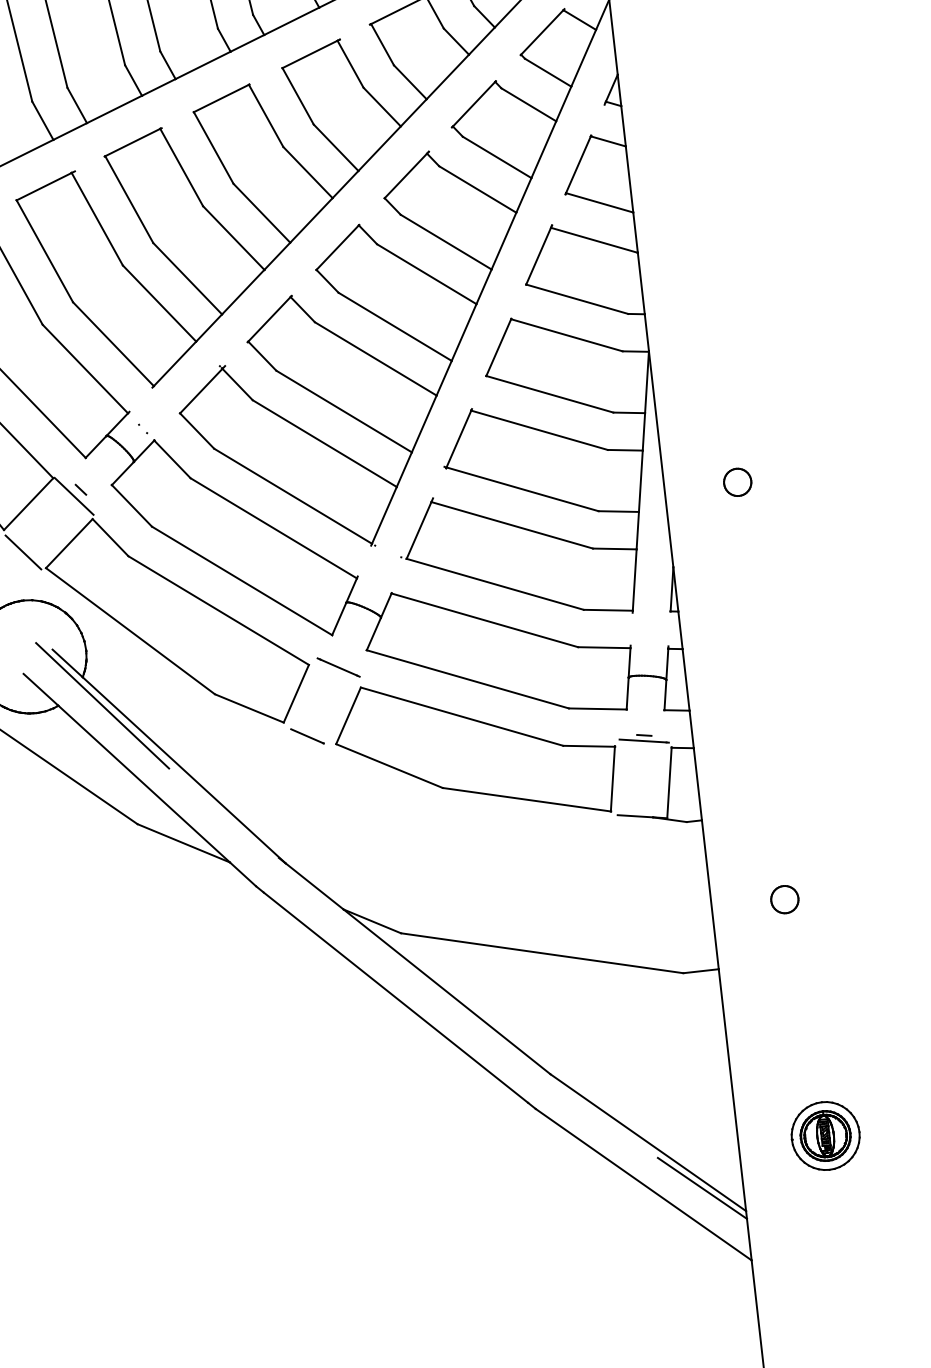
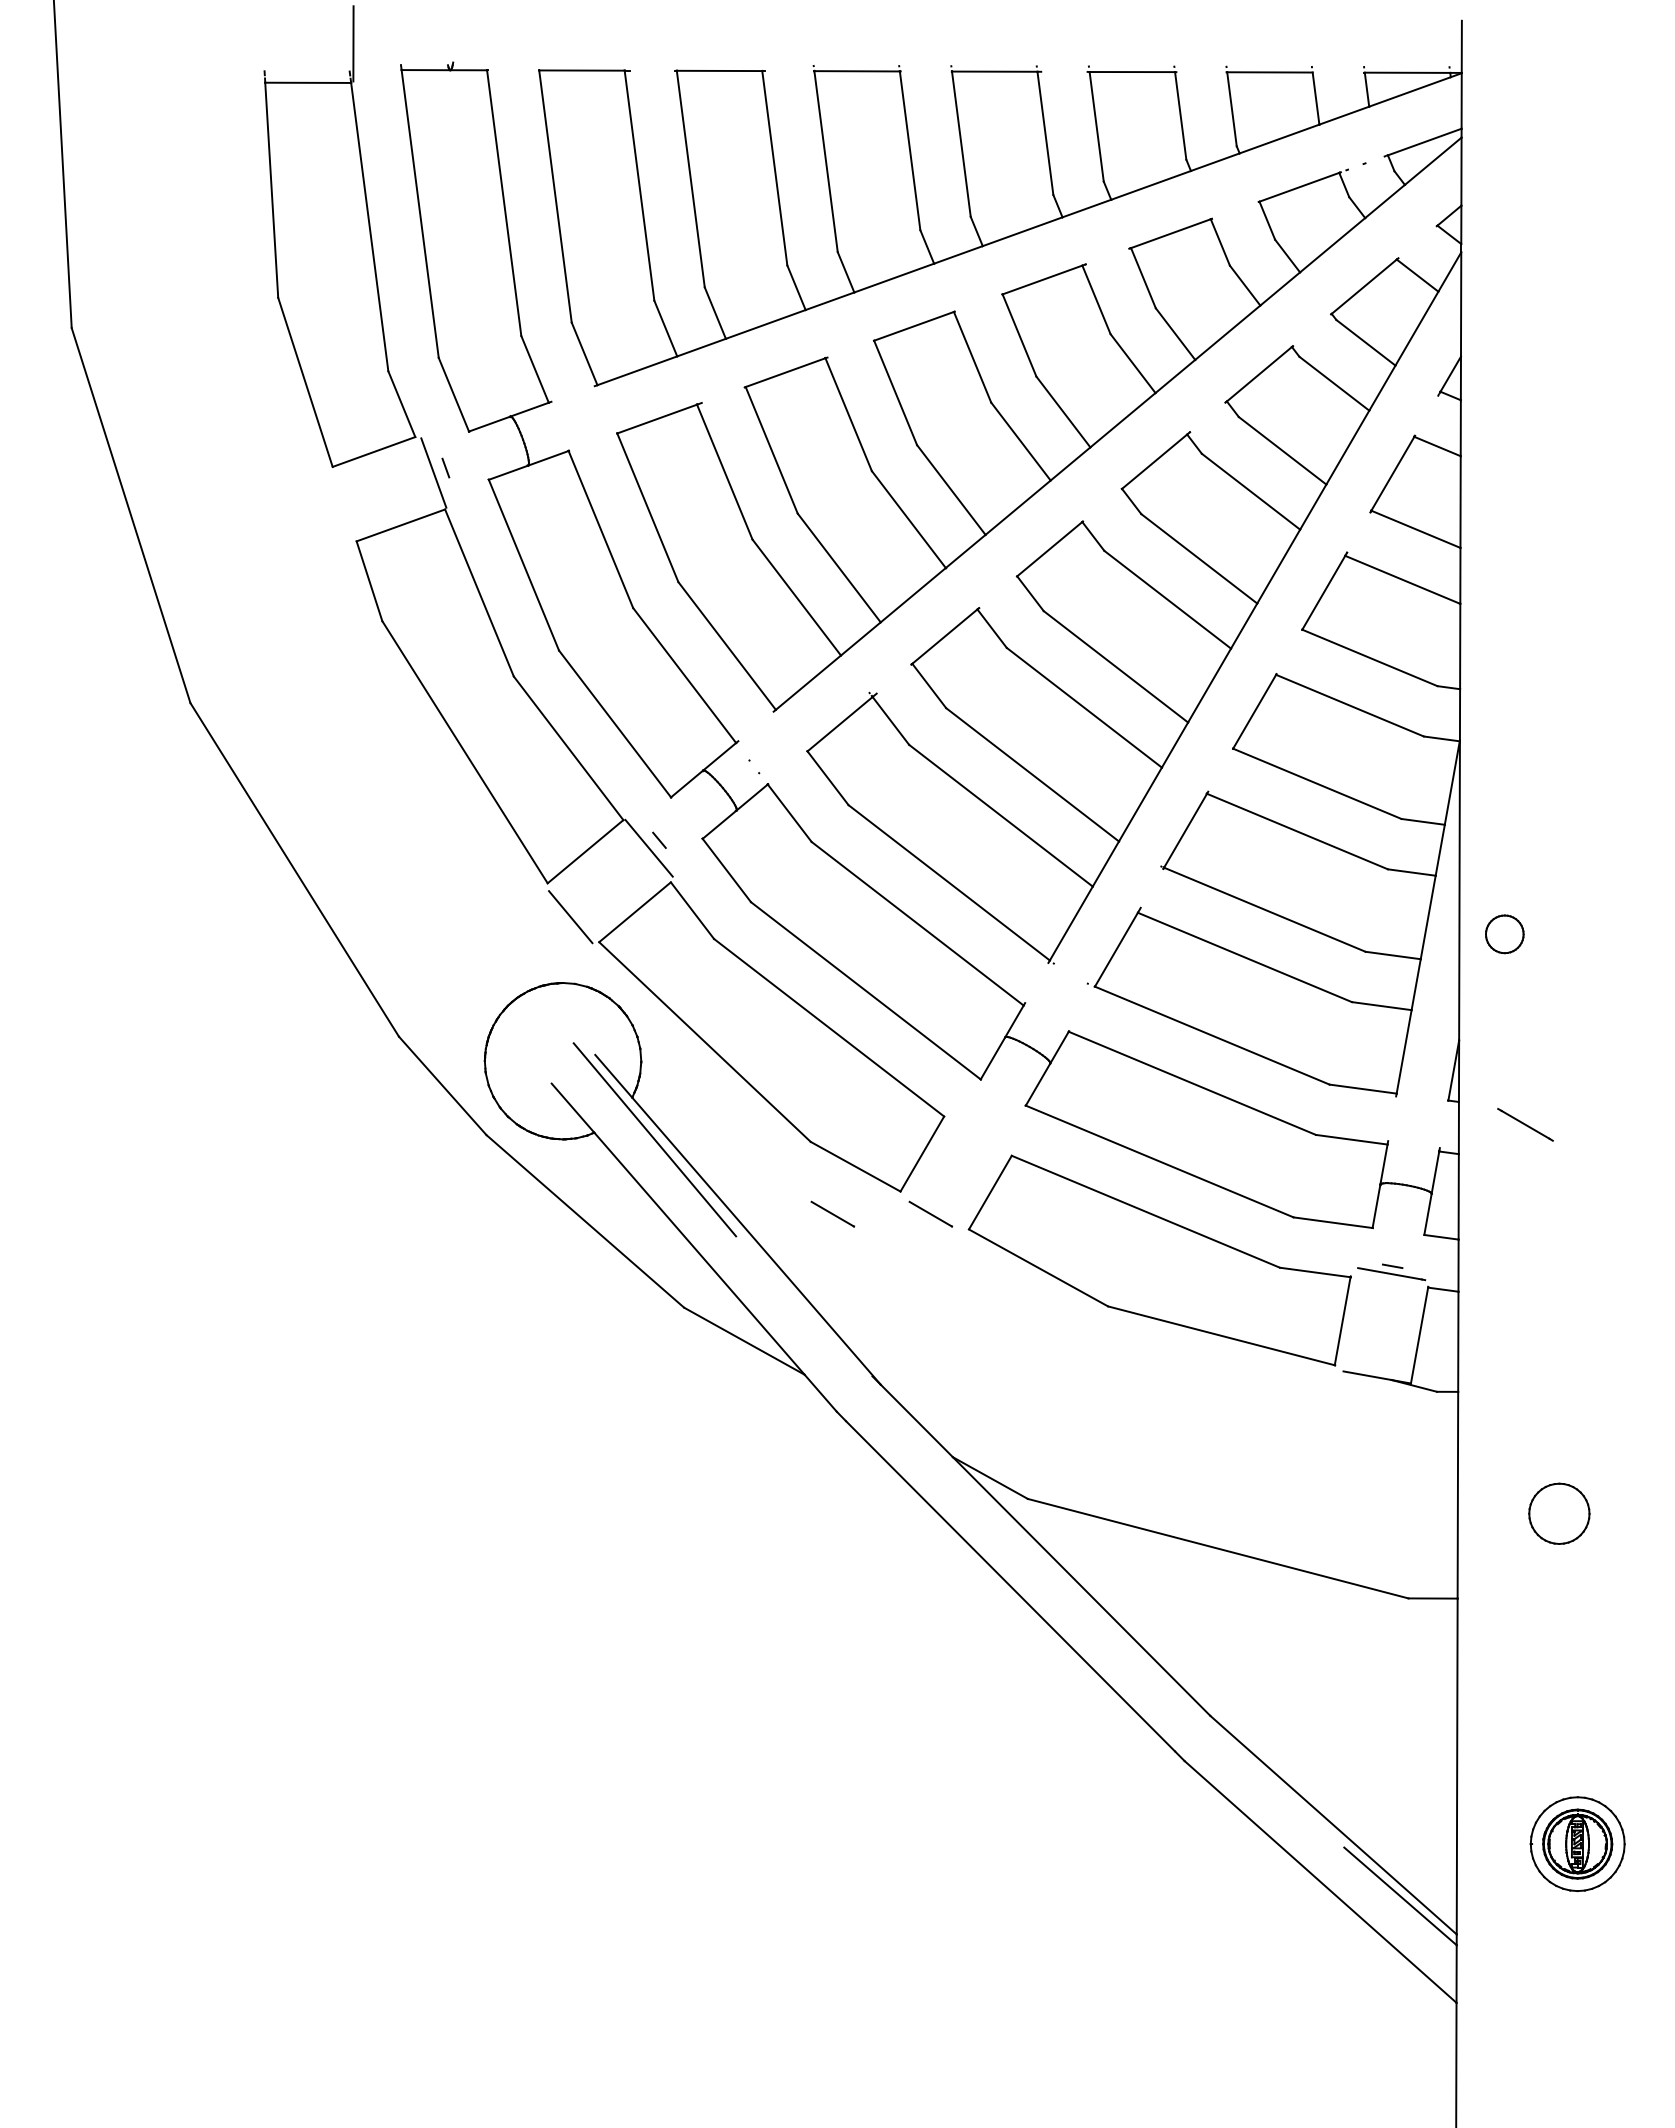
part: (737, 482) -> (1504, 934), moved
line: (338, 667) -> (1525, 1124), moved
line: (236, 744) -> (832, 1213), added
part: (784, 899) -> (1558, 1513), size x1.6

